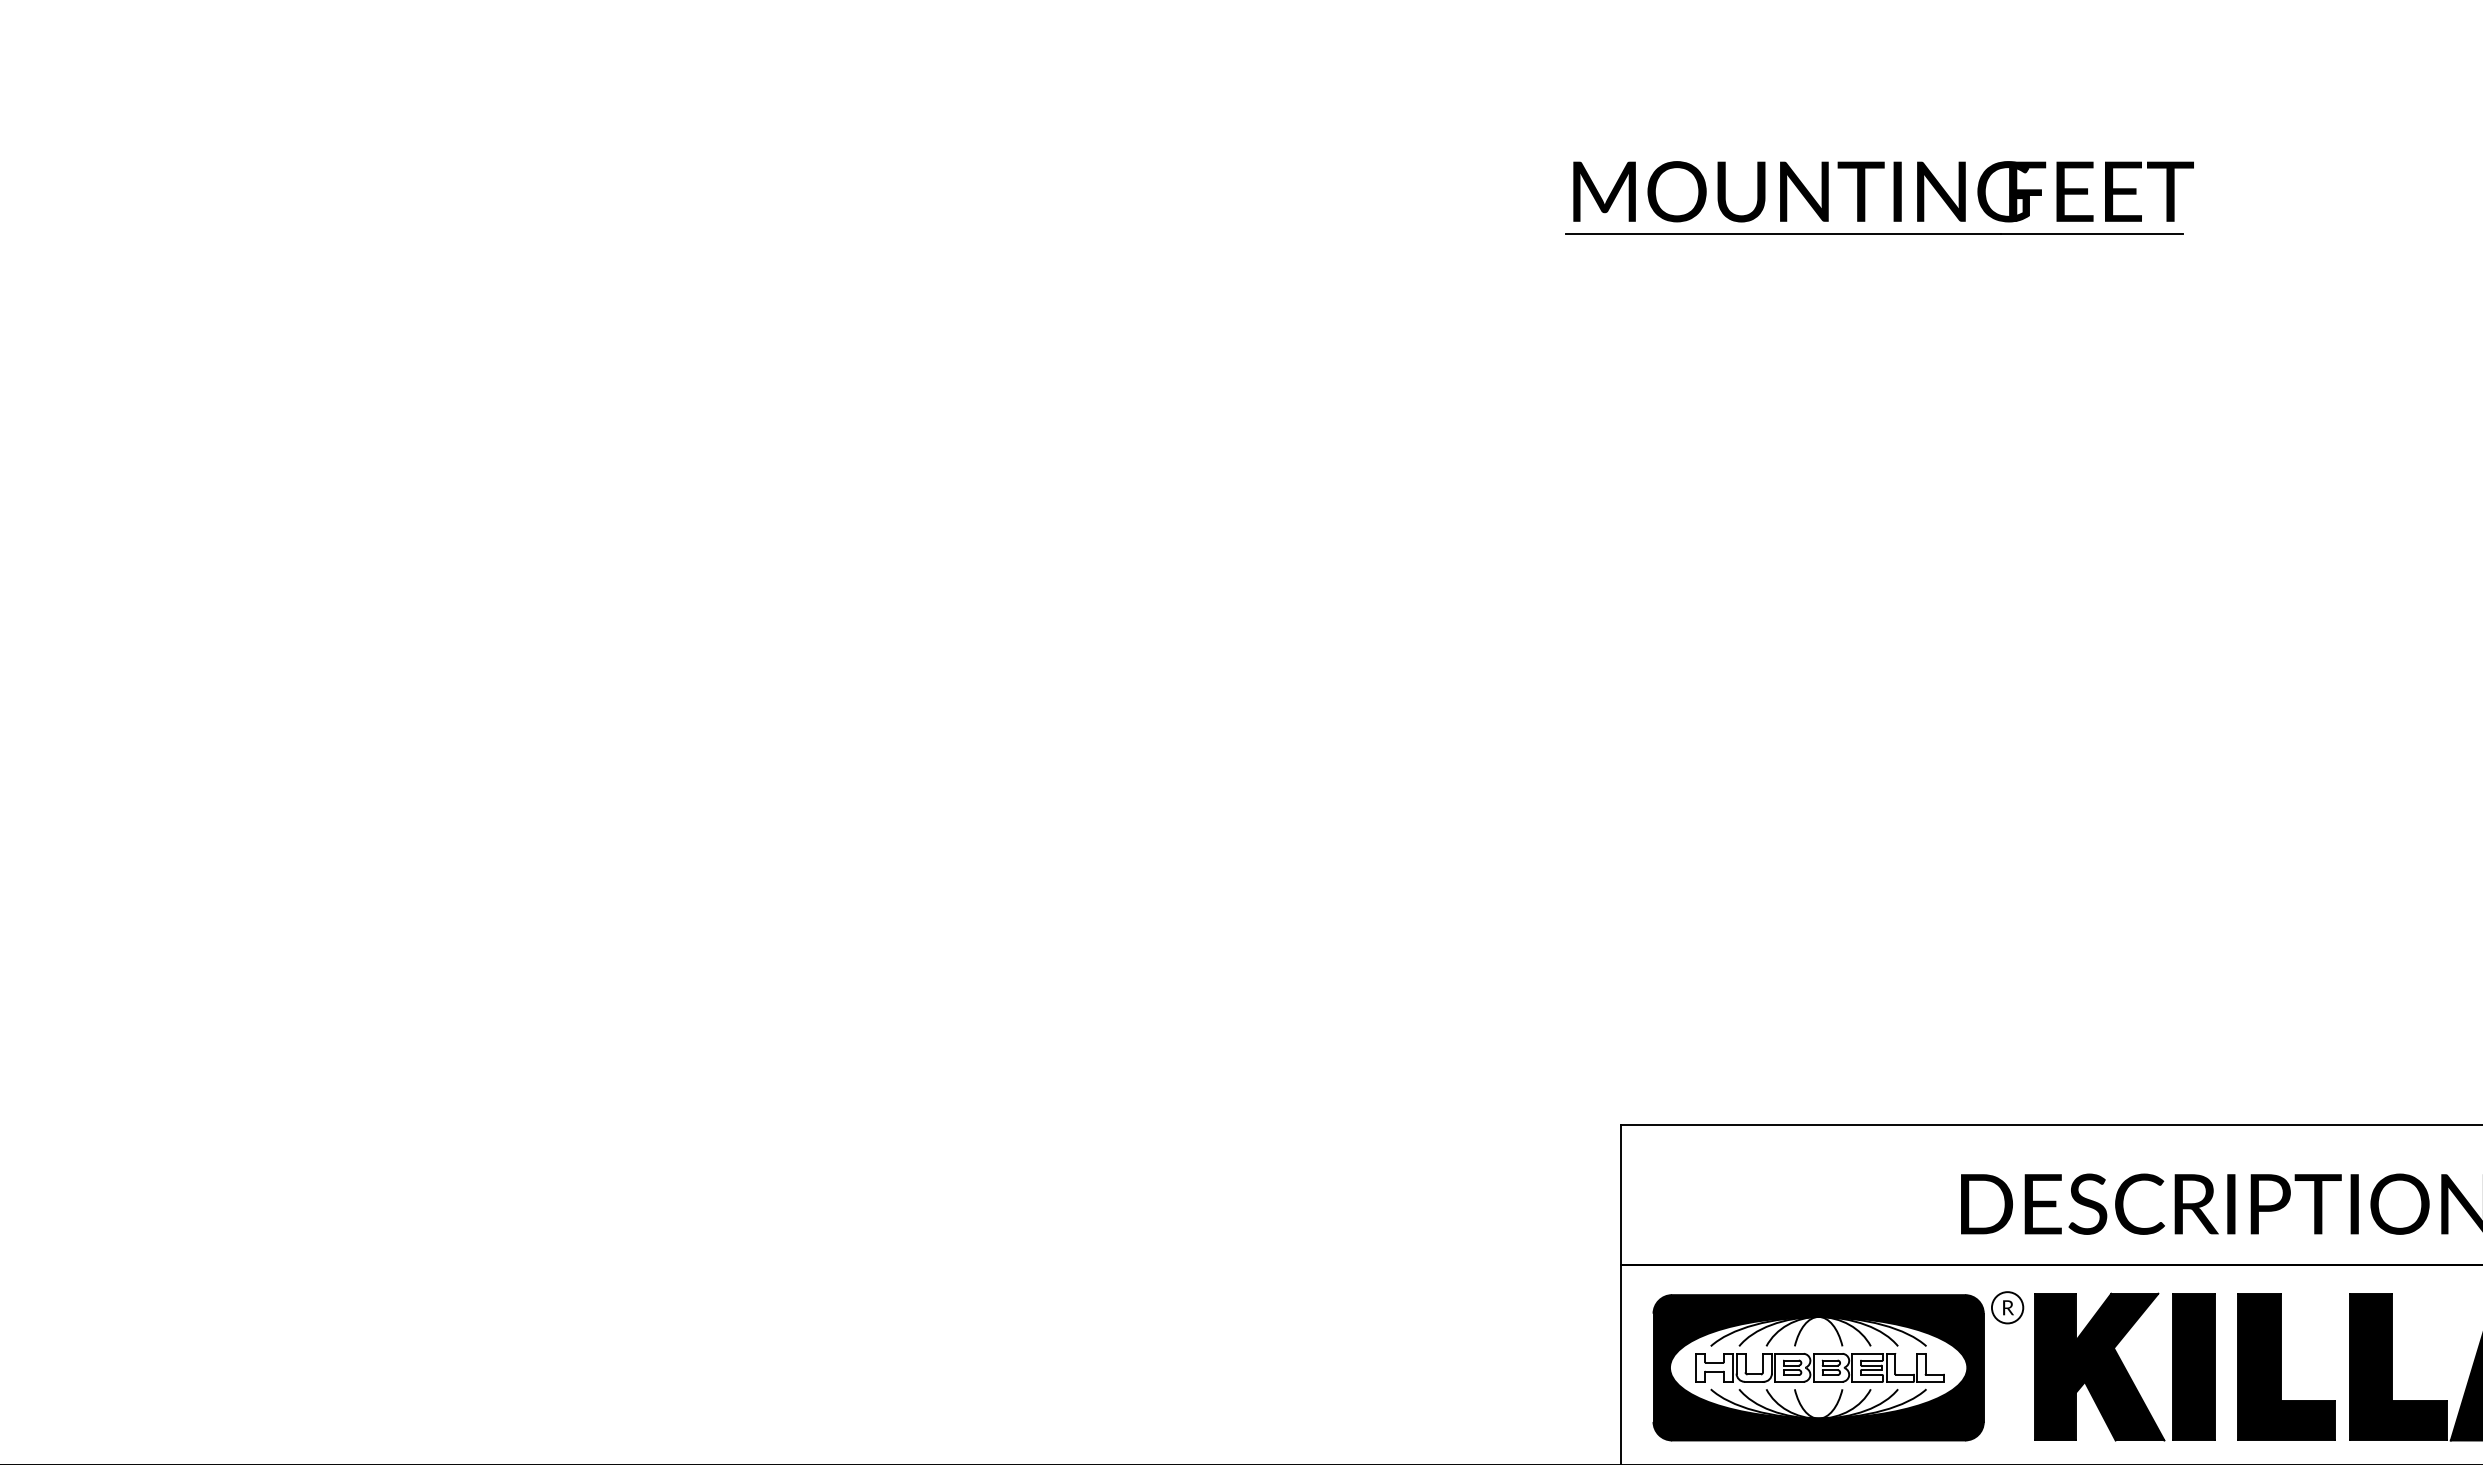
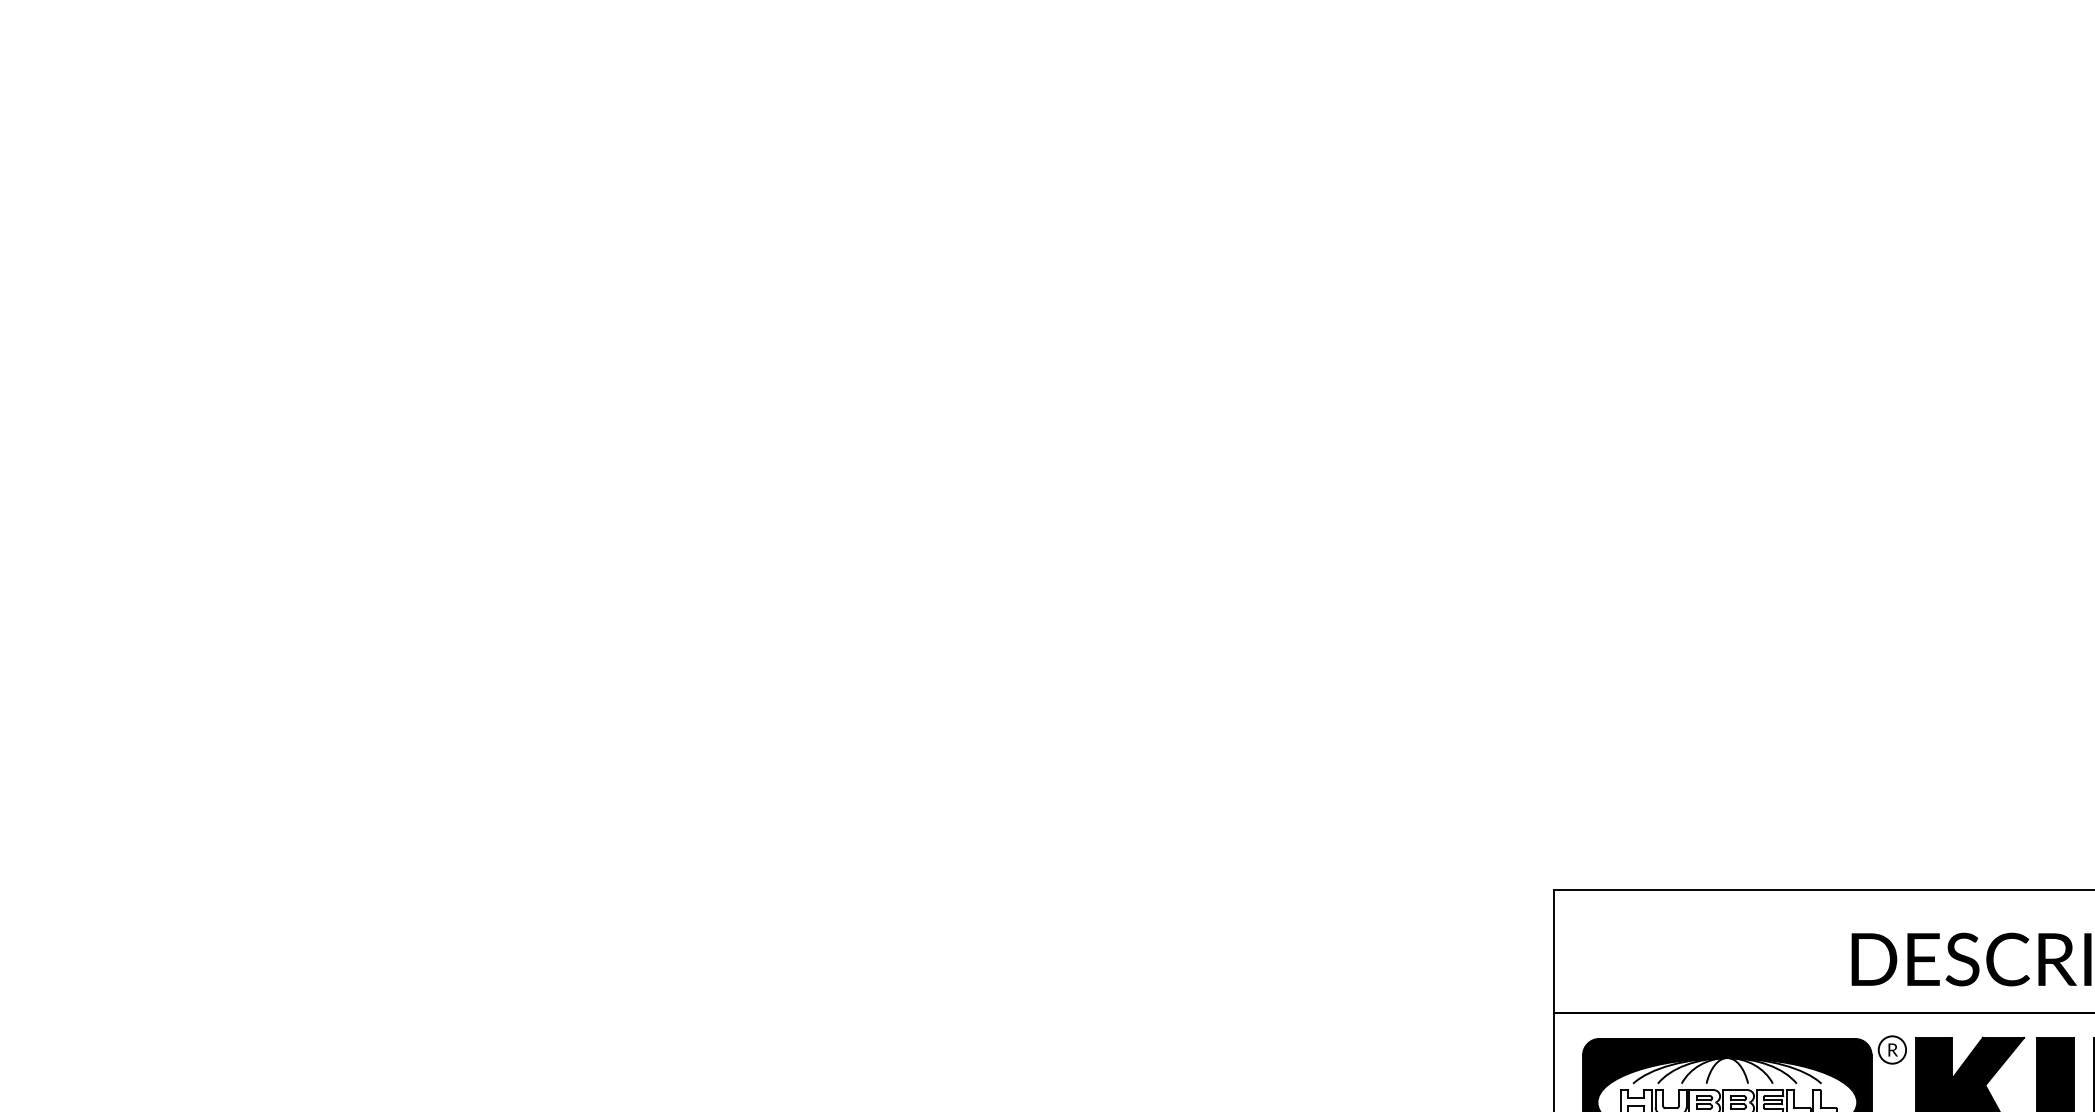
part: (1865, 197) -> (1768, 79), removed

